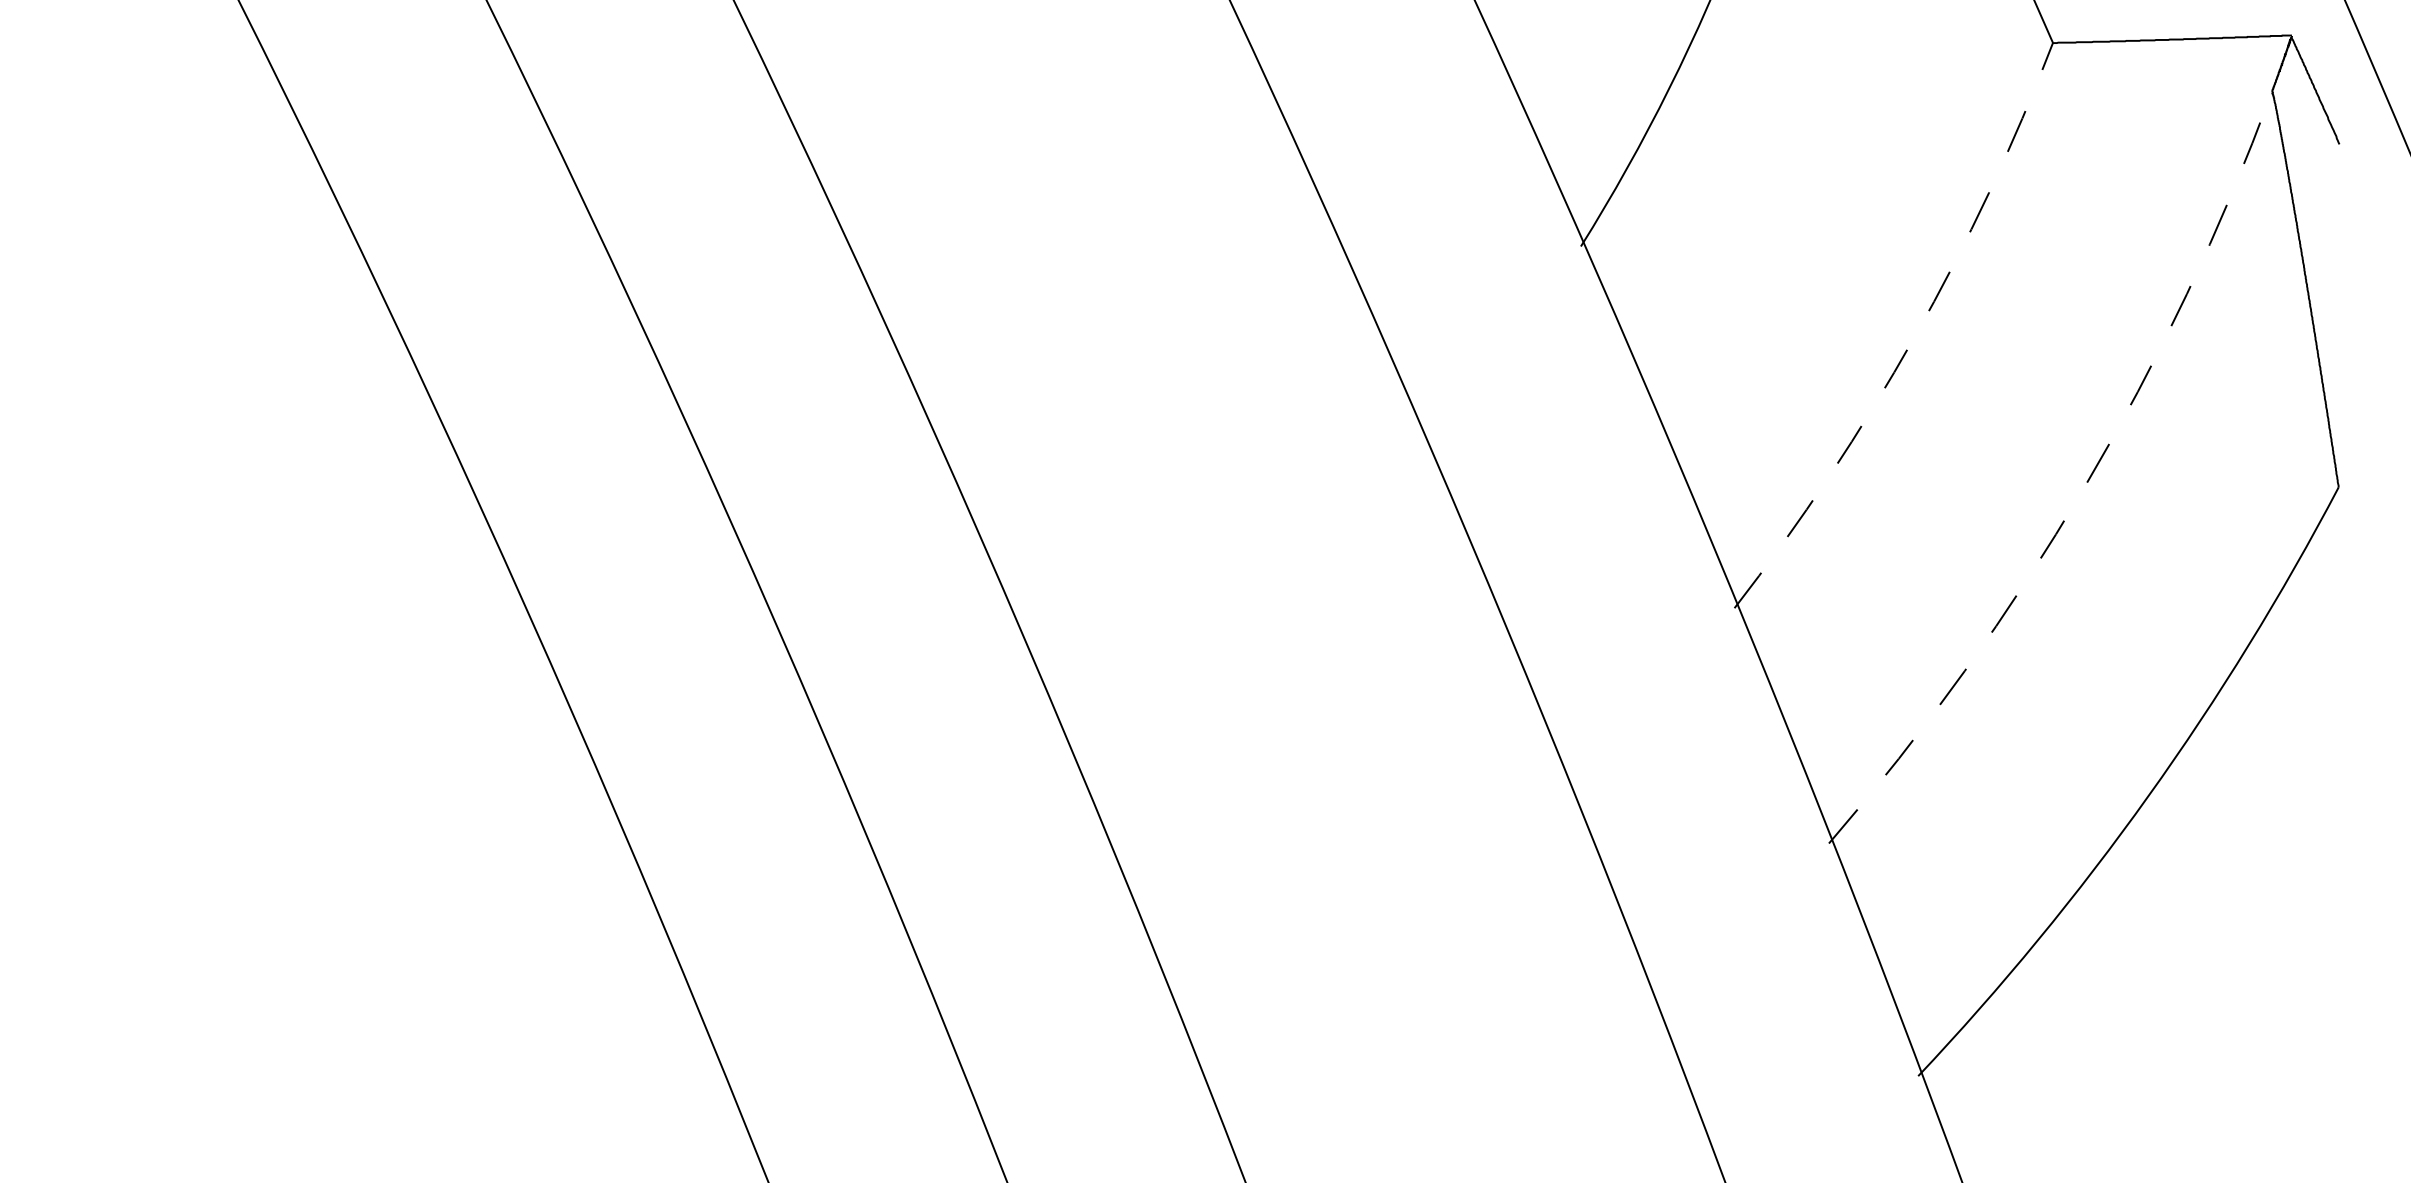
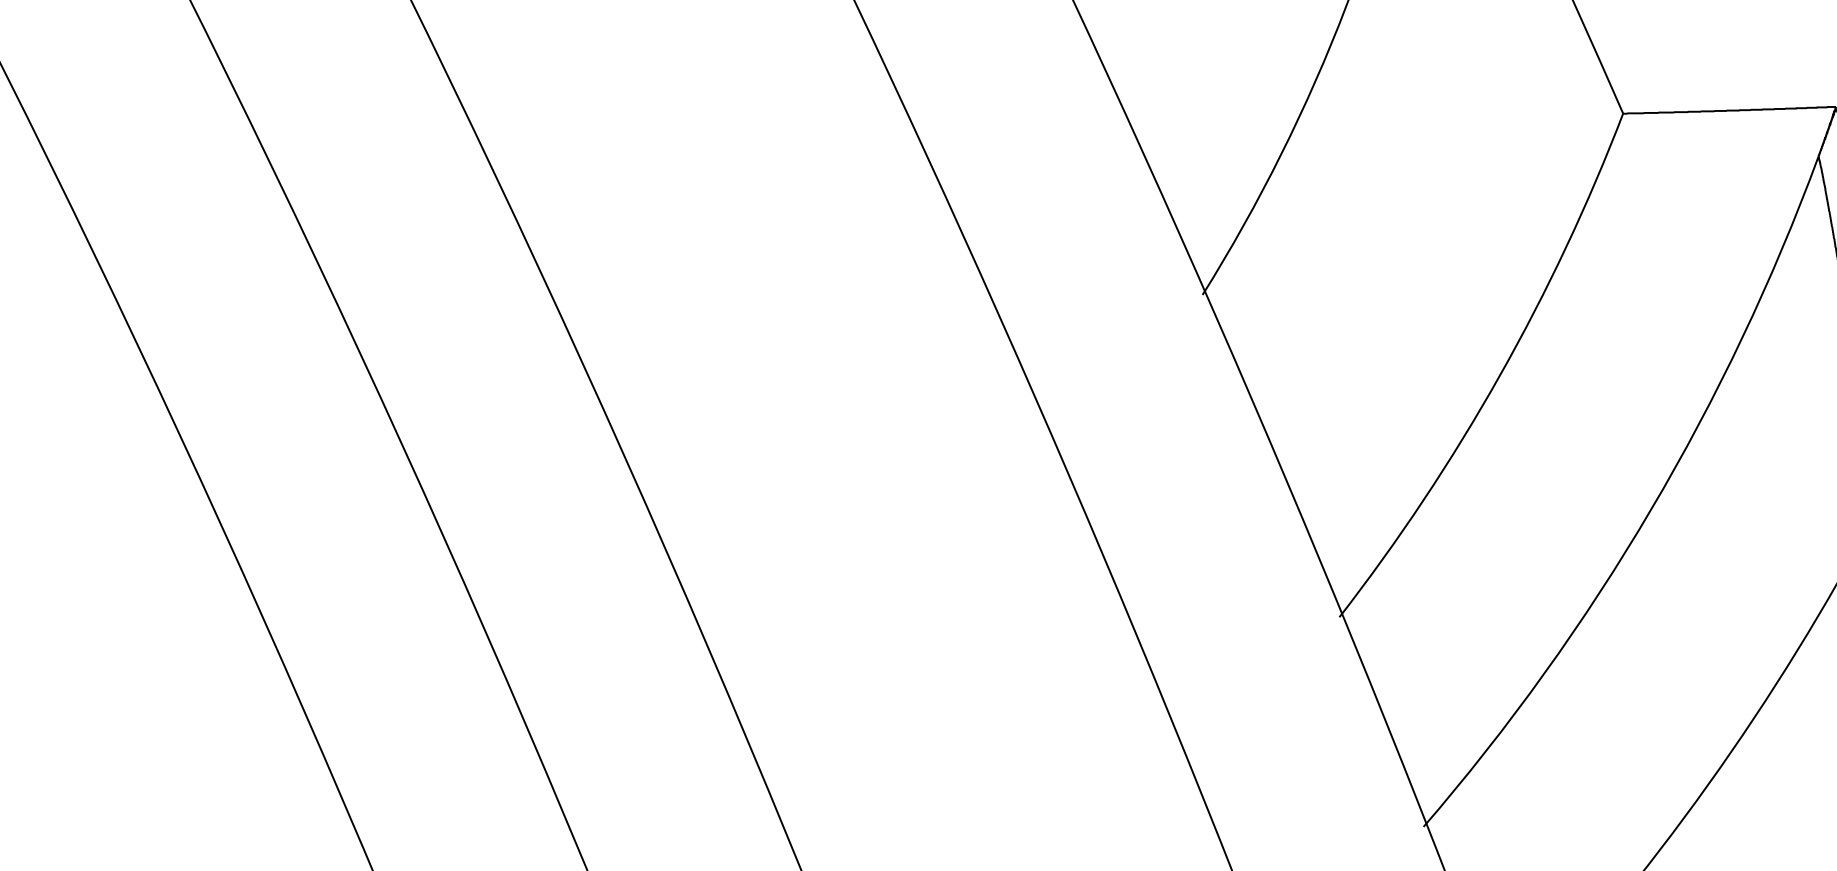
arc: (1914, 337) -> (1499, 376), dashed -> solid
arc: (2084, 487) -> (1651, 509), dashed -> solid

